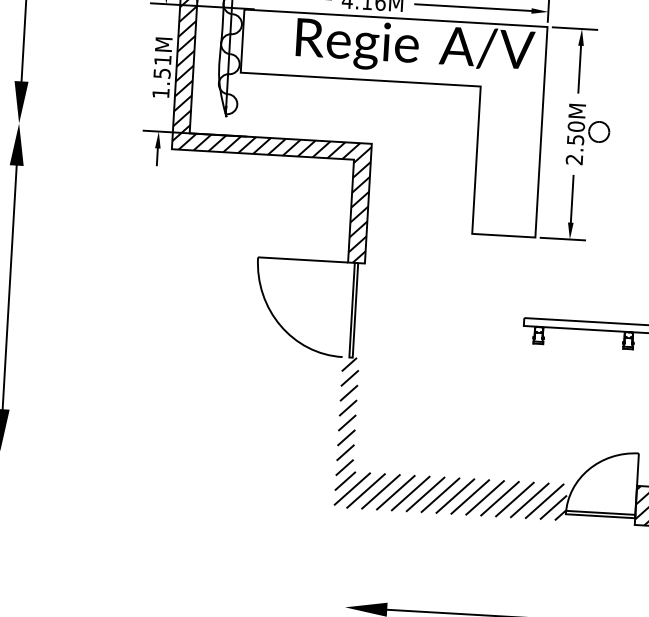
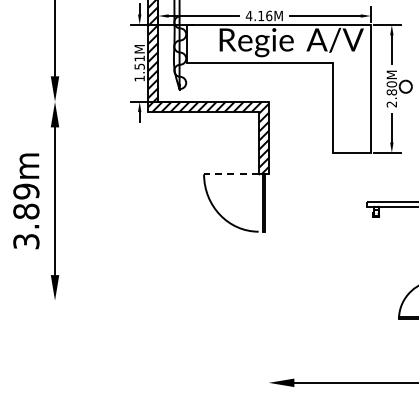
text: (575, 140) -> (391, 92), 2.50M -> 2.80M
line: (303, 260) -> (231, 174), solid -> dashed
hatch: (453, 437) -> (328, 276), removed

